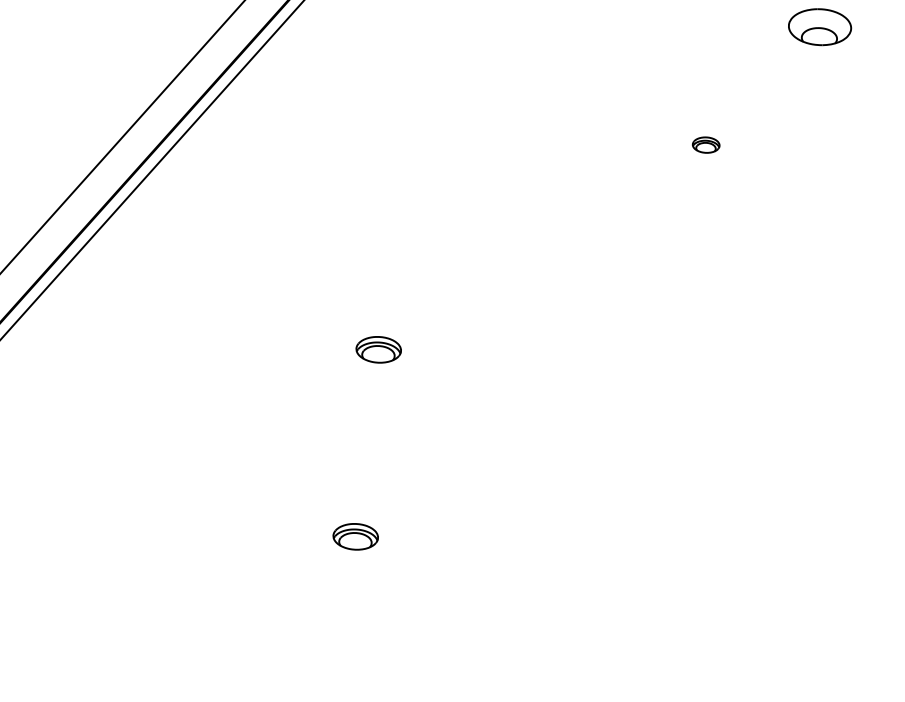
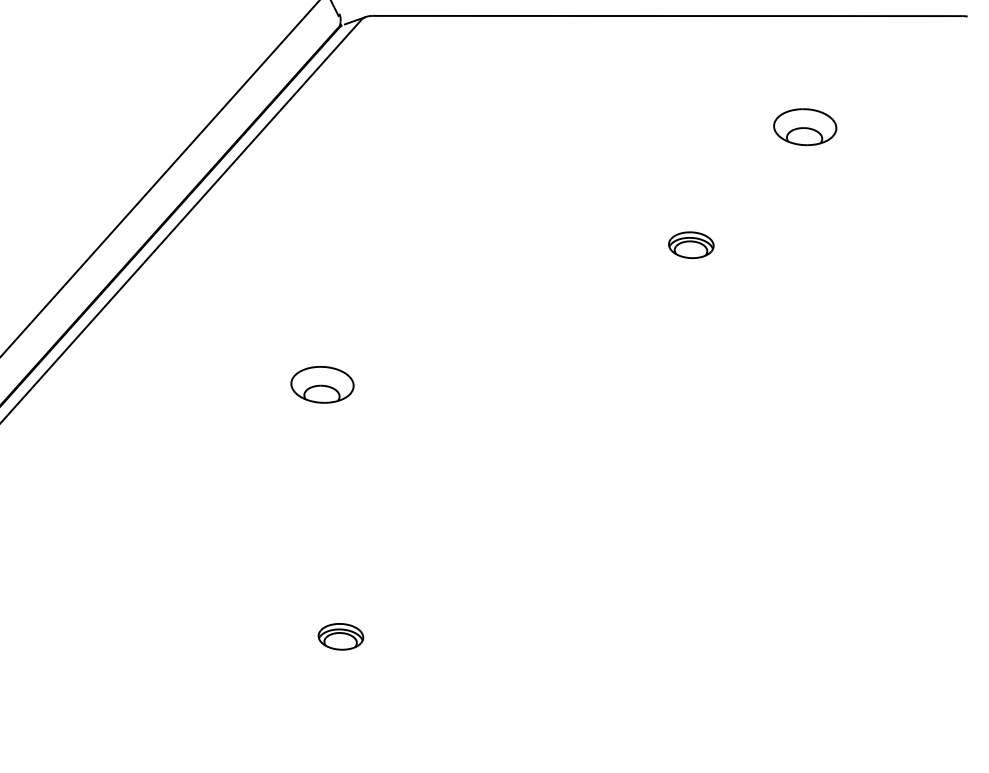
part: (706, 144) -> (691, 244), size x1.67
part: (337, 284) -> (322, 384), added
part: (378, 349) -> (363, 449), removed

